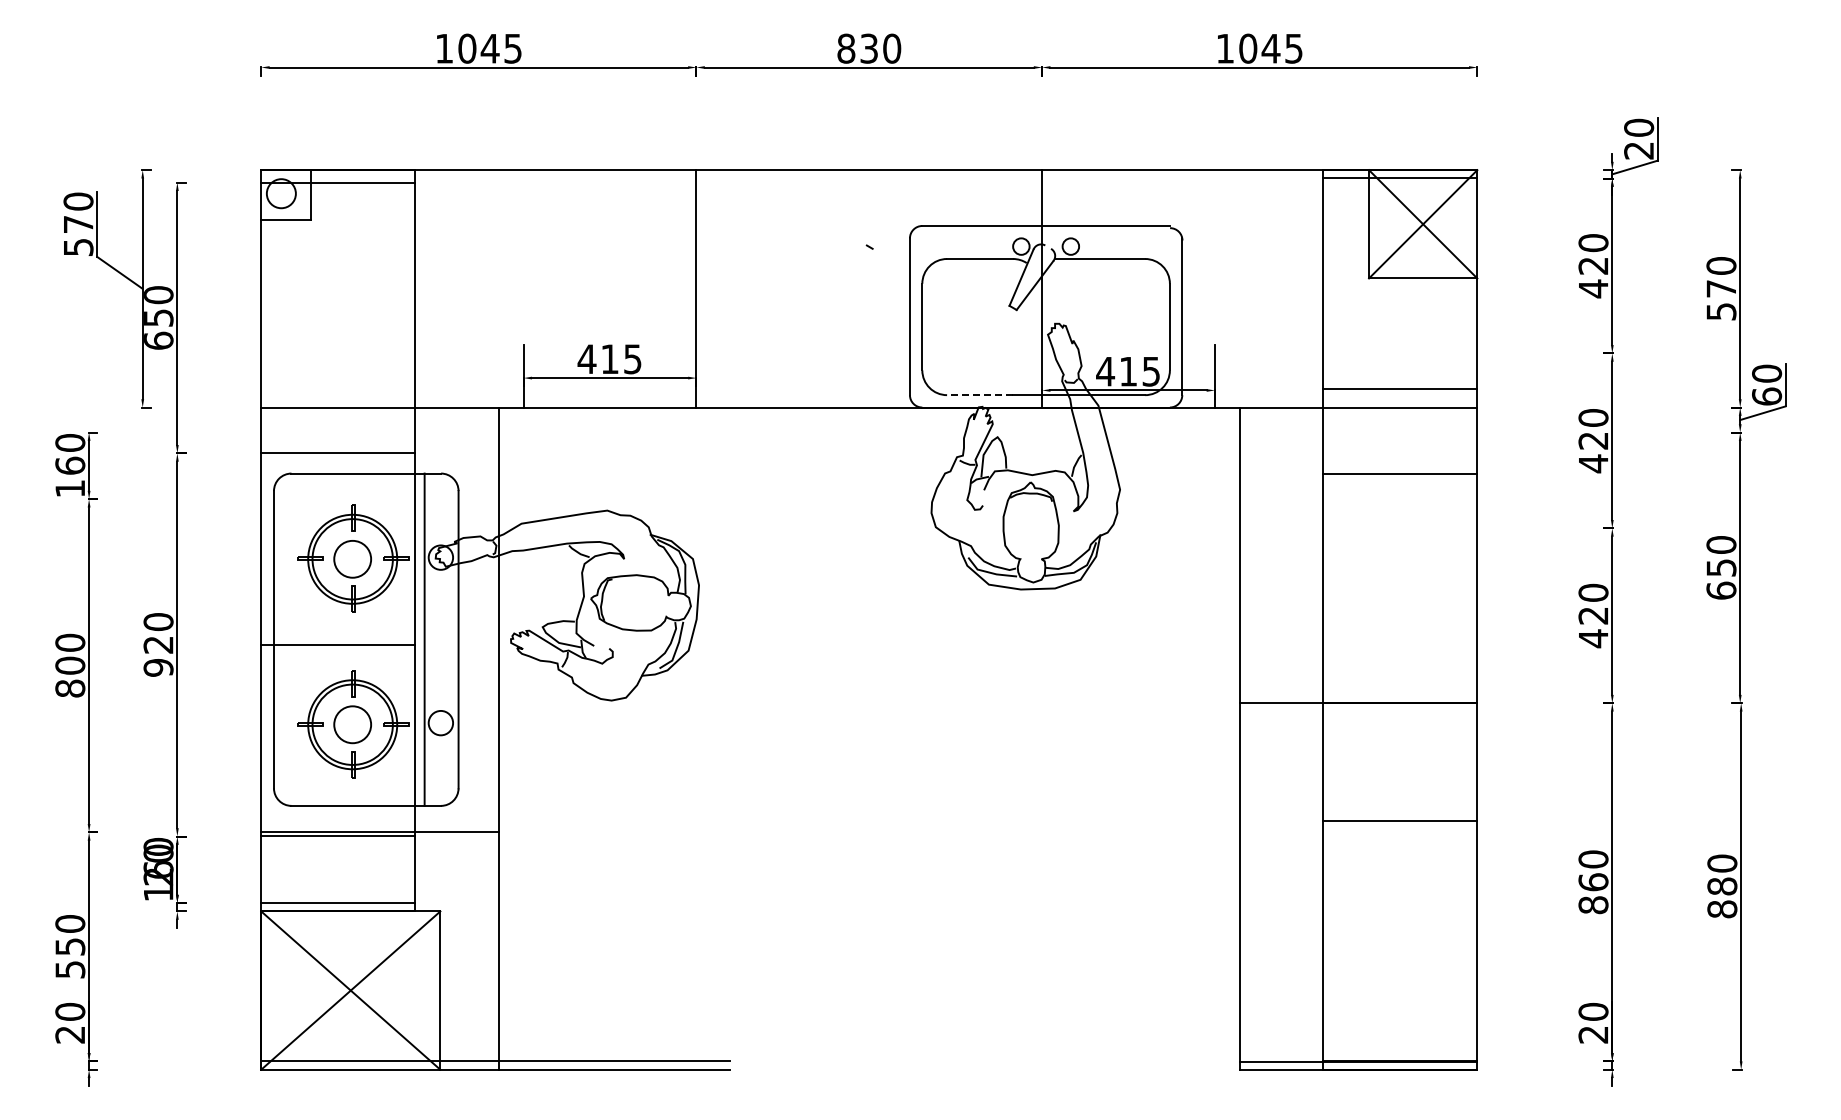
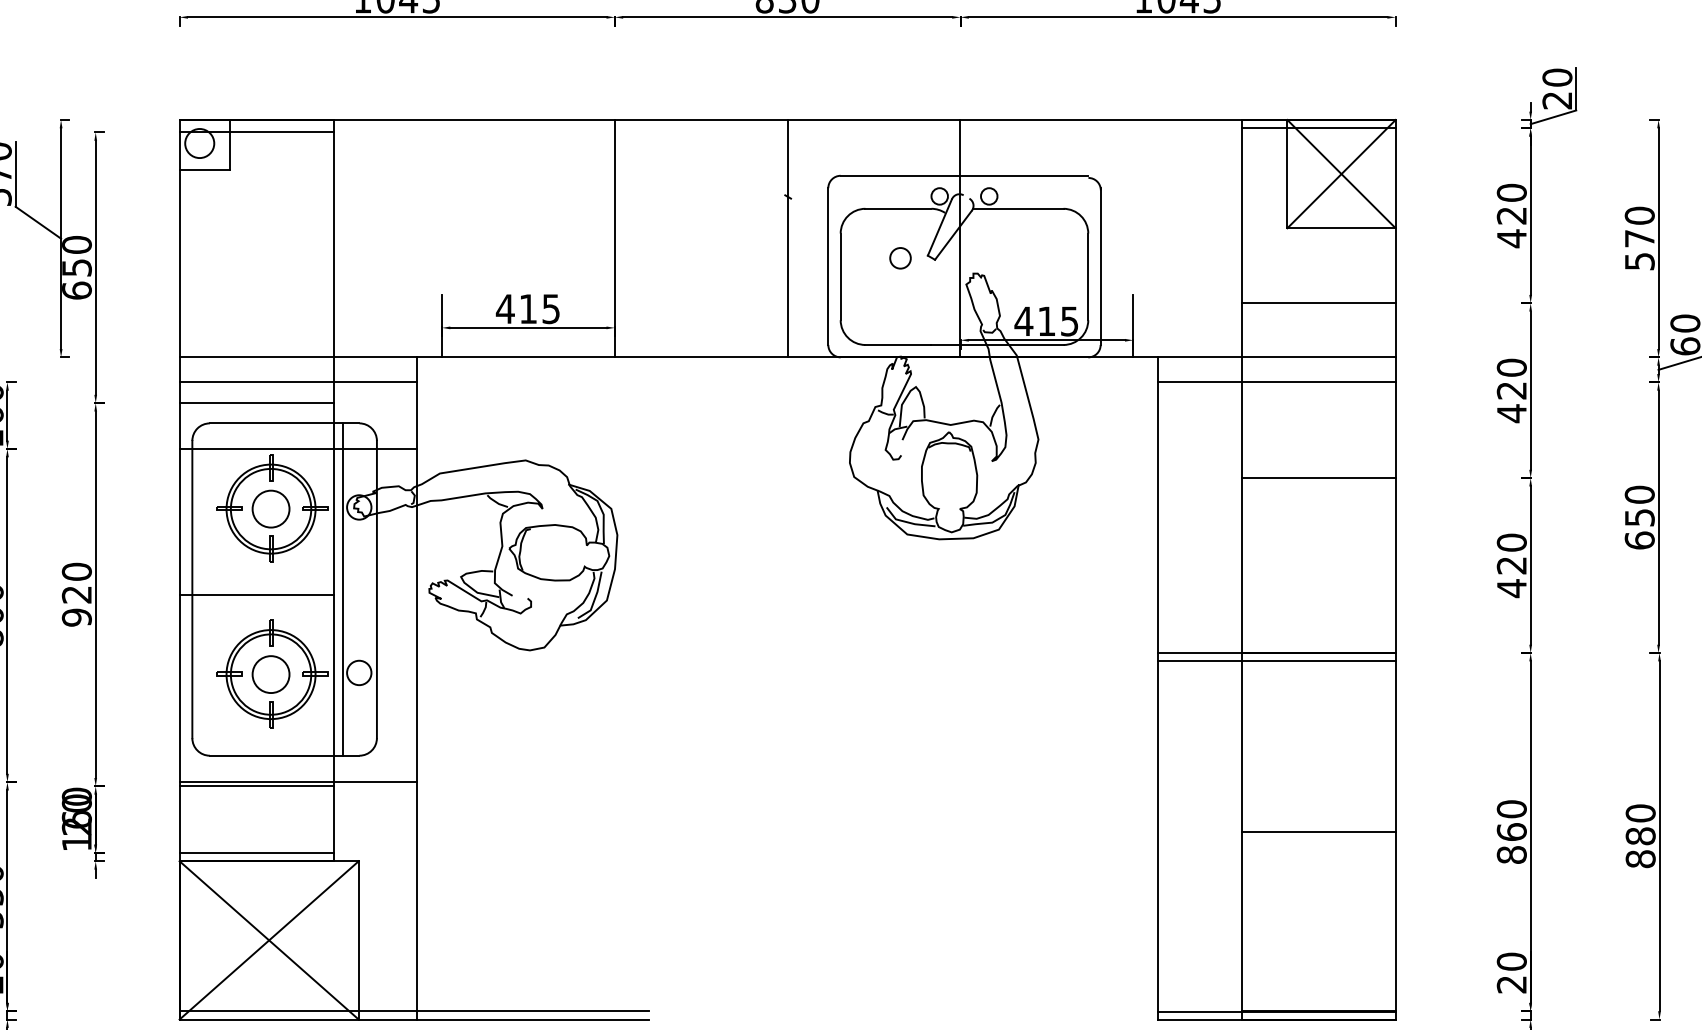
line: (869, 288) -> (787, 238), added
circle: (982, 308) -> (900, 258), added
line: (1400, 389) -> (1318, 303), moved
line: (979, 395) -> (897, 345), dashed -> solid
line: (379, 432) -> (297, 382), added
line: (1358, 432) -> (1276, 382), added
line: (1400, 474) -> (1318, 478), moved
line: (379, 499) -> (297, 449), added
line: (1358, 710) -> (1276, 660), added
line: (1400, 821) -> (1318, 832), moved

